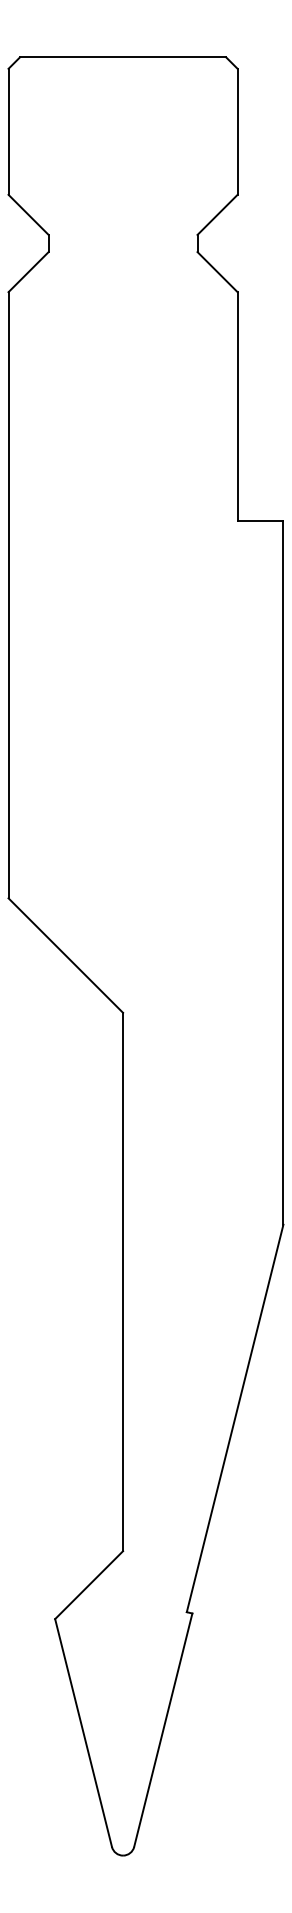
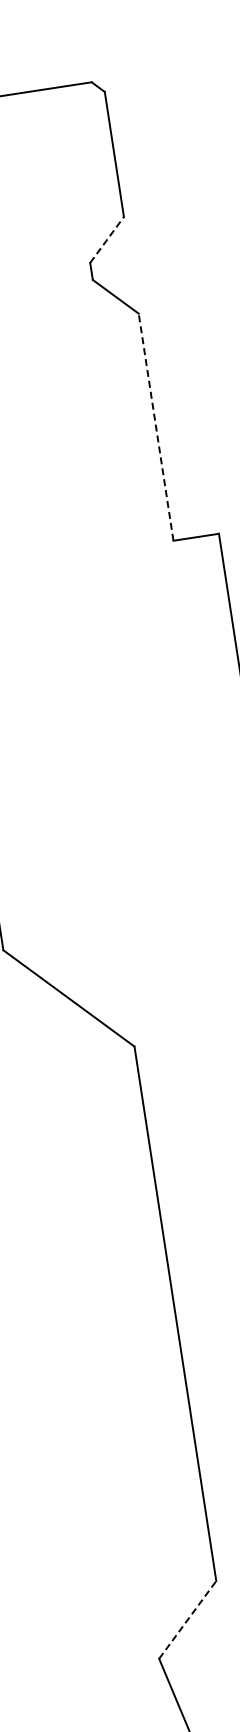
line: (217, 214) -> (106, 239), solid -> dashed
line: (237, 406) -> (155, 427), solid -> dashed
line: (89, 1584) -> (188, 1619), solid -> dashed

